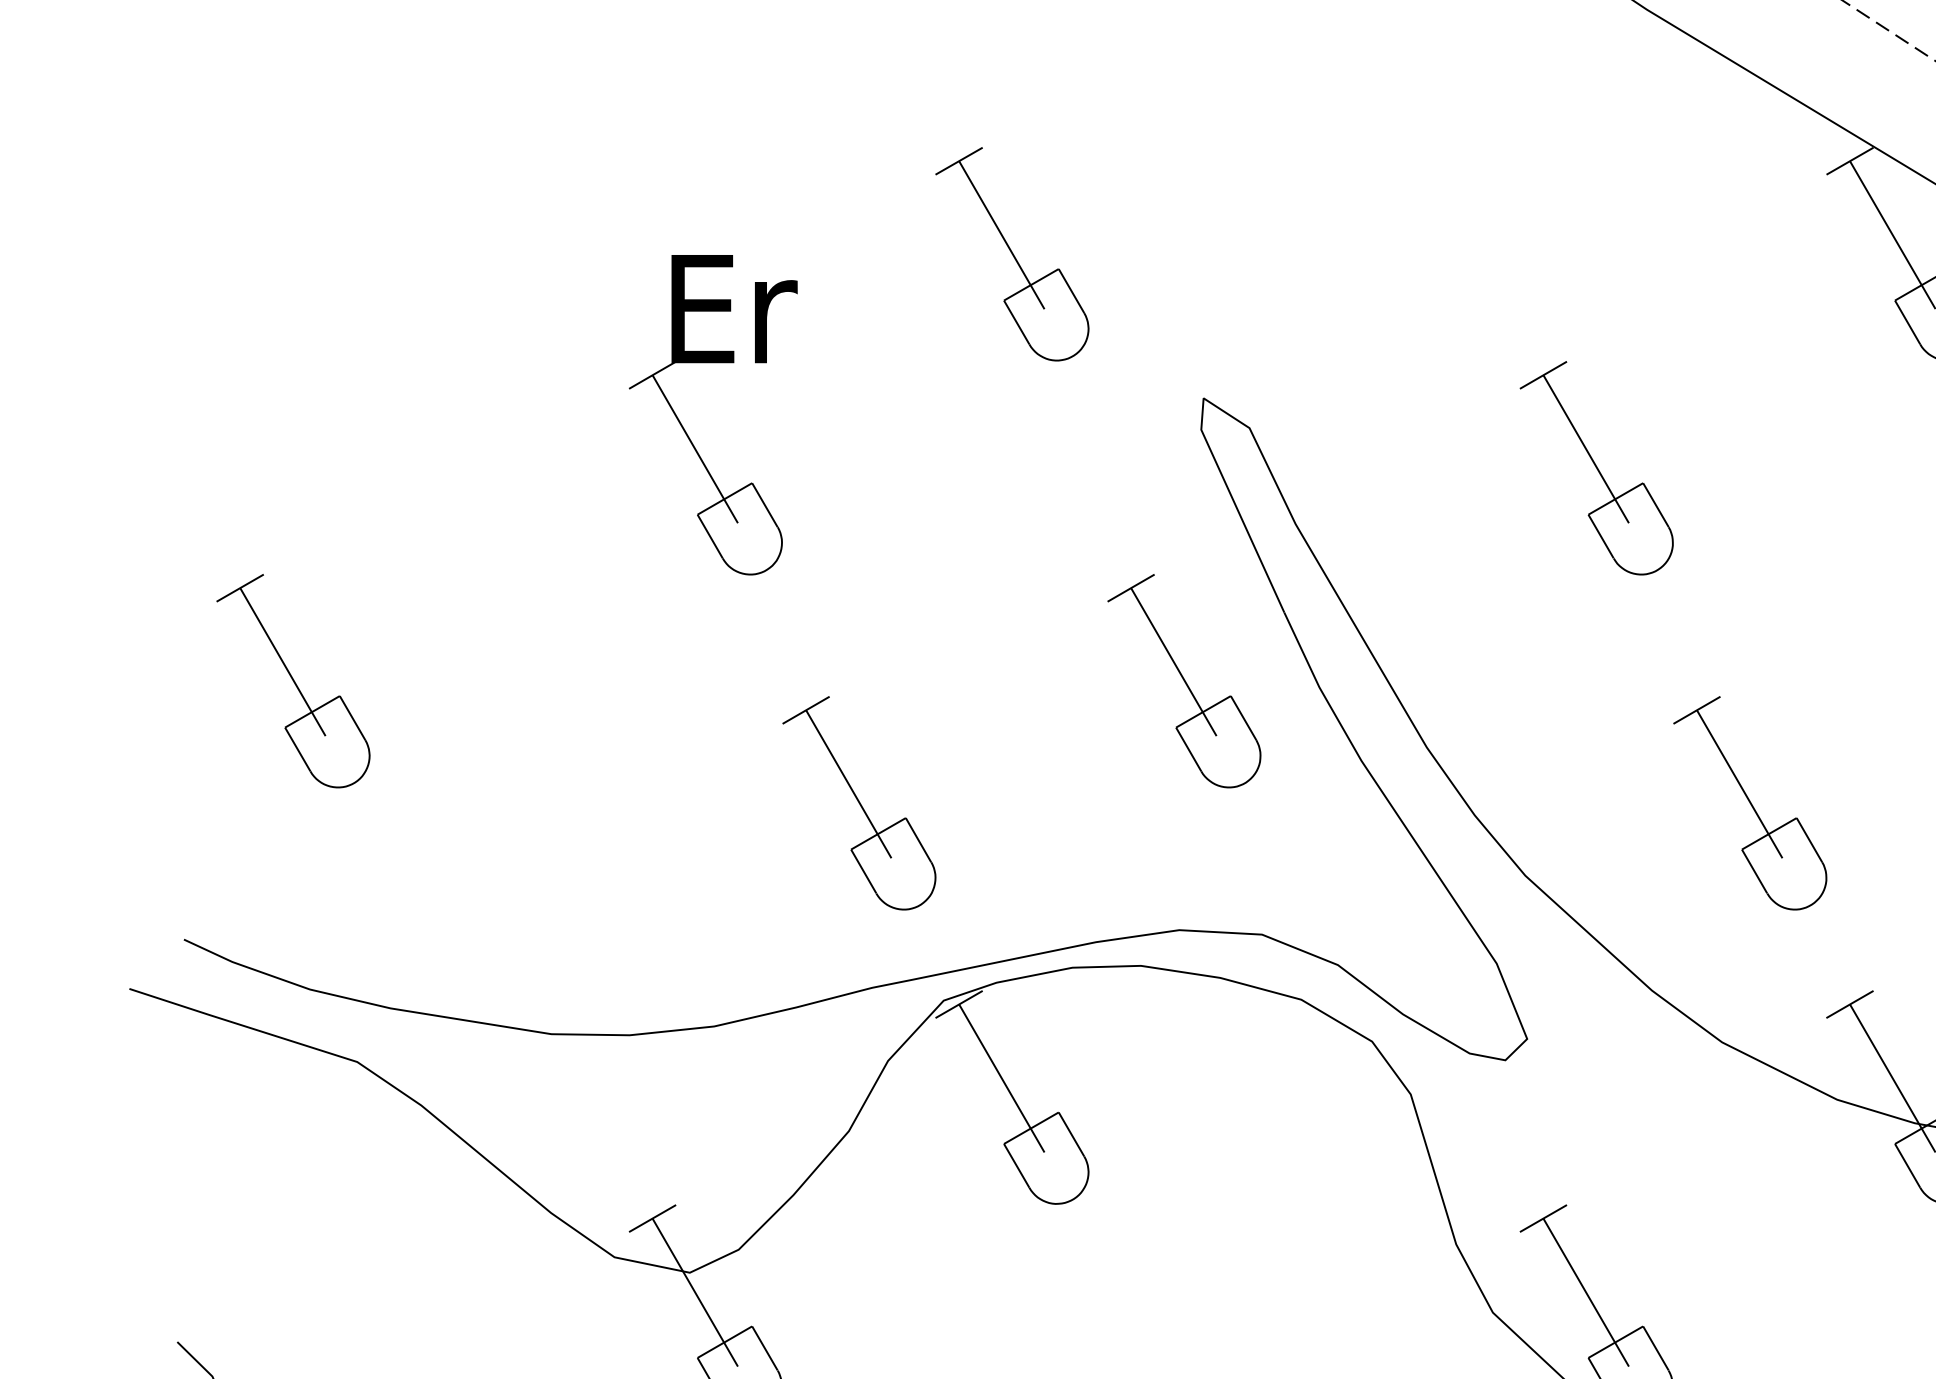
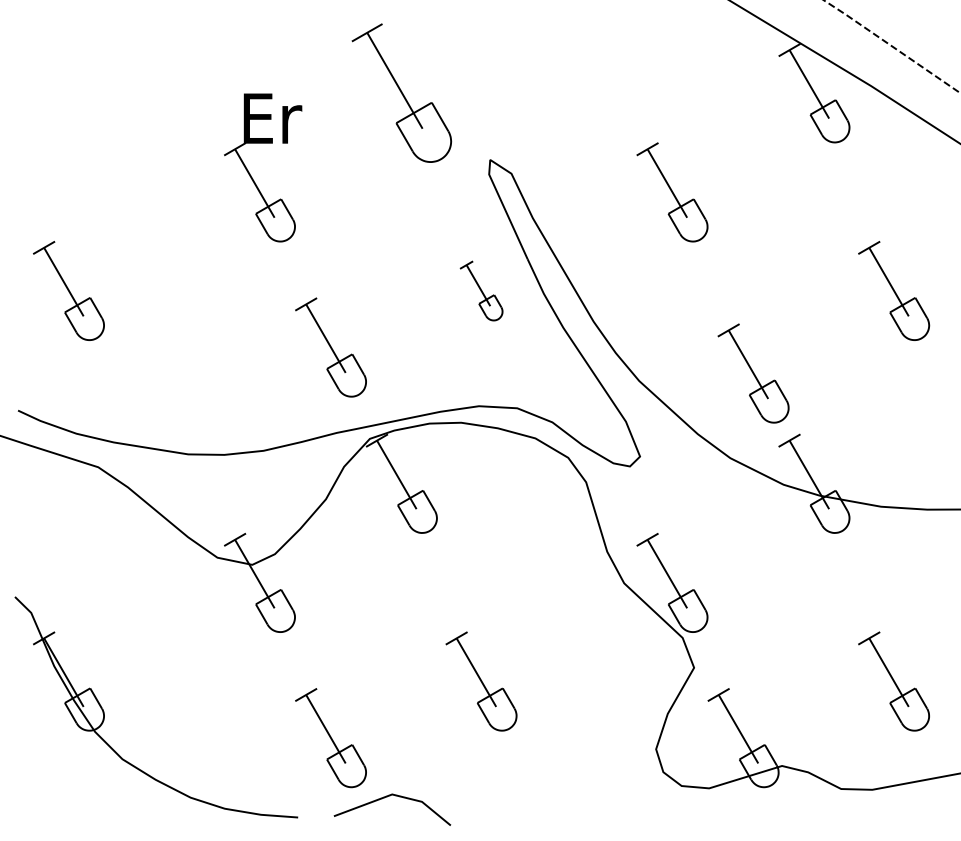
part: (1011, 254) -> (401, 93), size x1.4
part: (1184, 680) -> (481, 290), size x0.6
part: (1750, 803) -> (753, 373), moved

